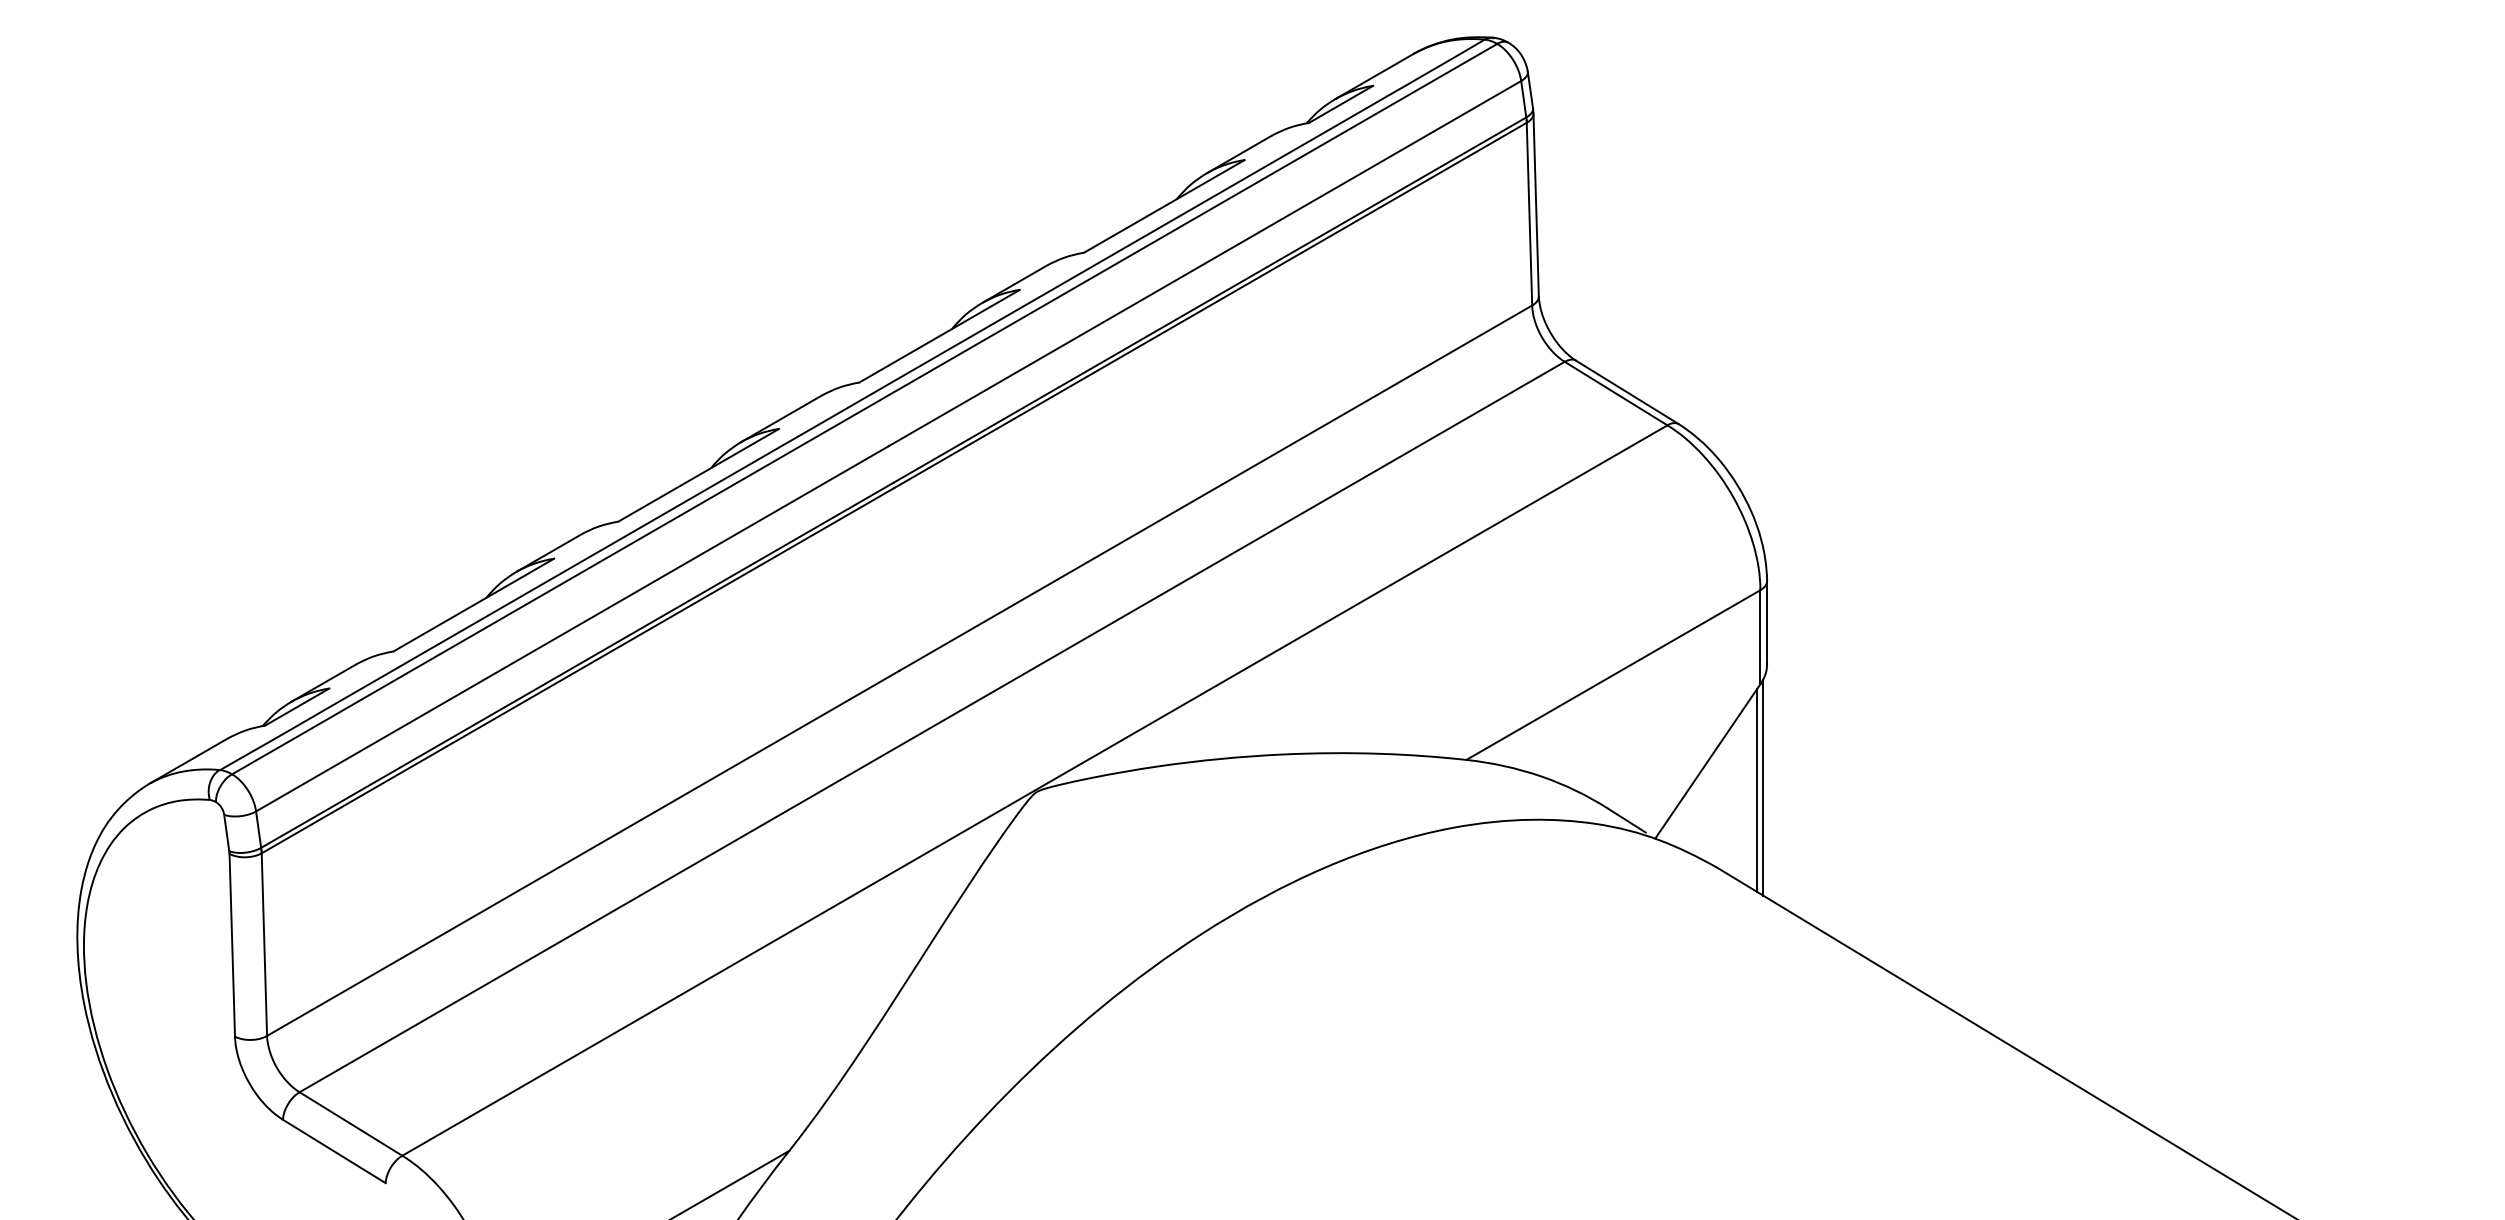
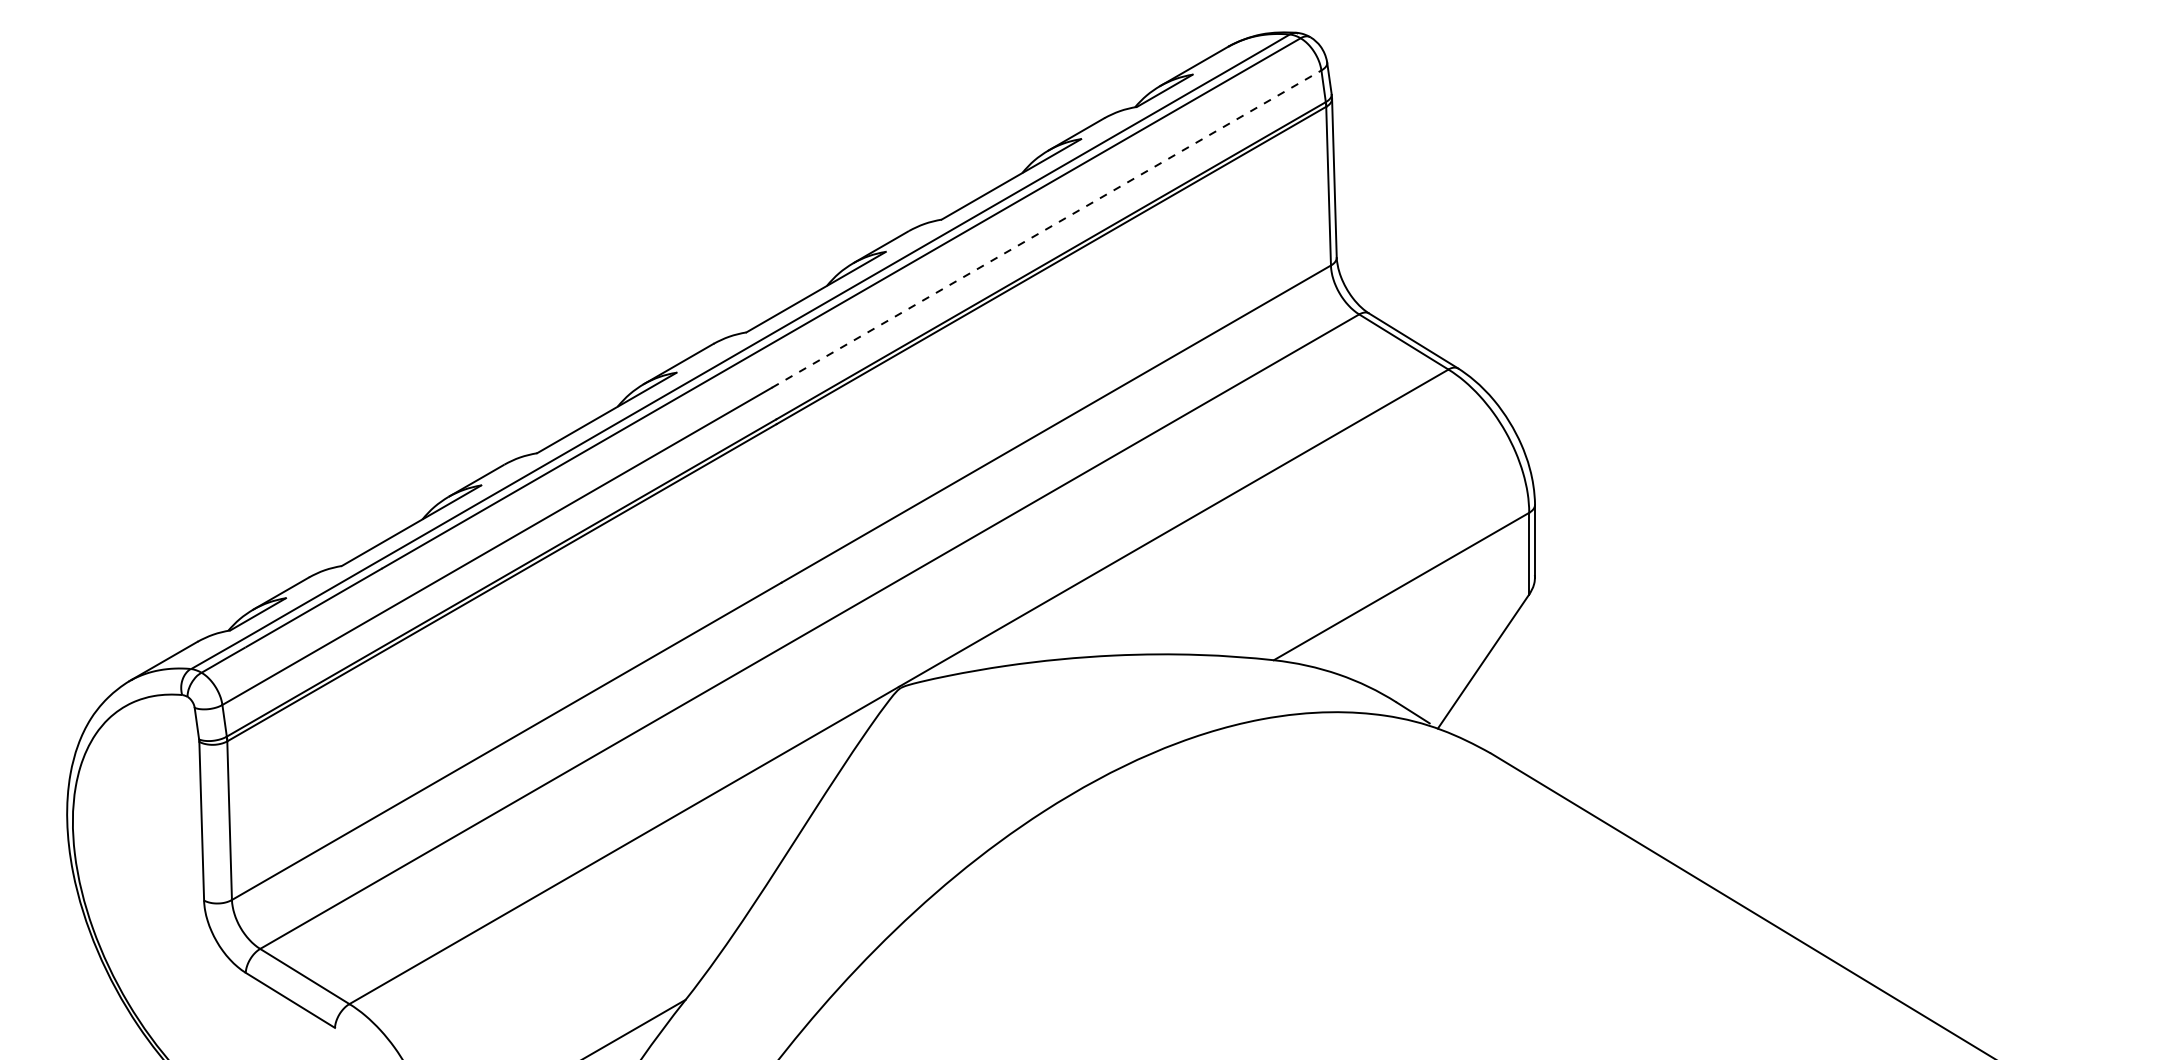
line: (1205, 263) -> (1047, 228), solid -> dashed
line: (1763, 787) -> (1531, 684), removed
line: (1757, 790) -> (1526, 686), removed

